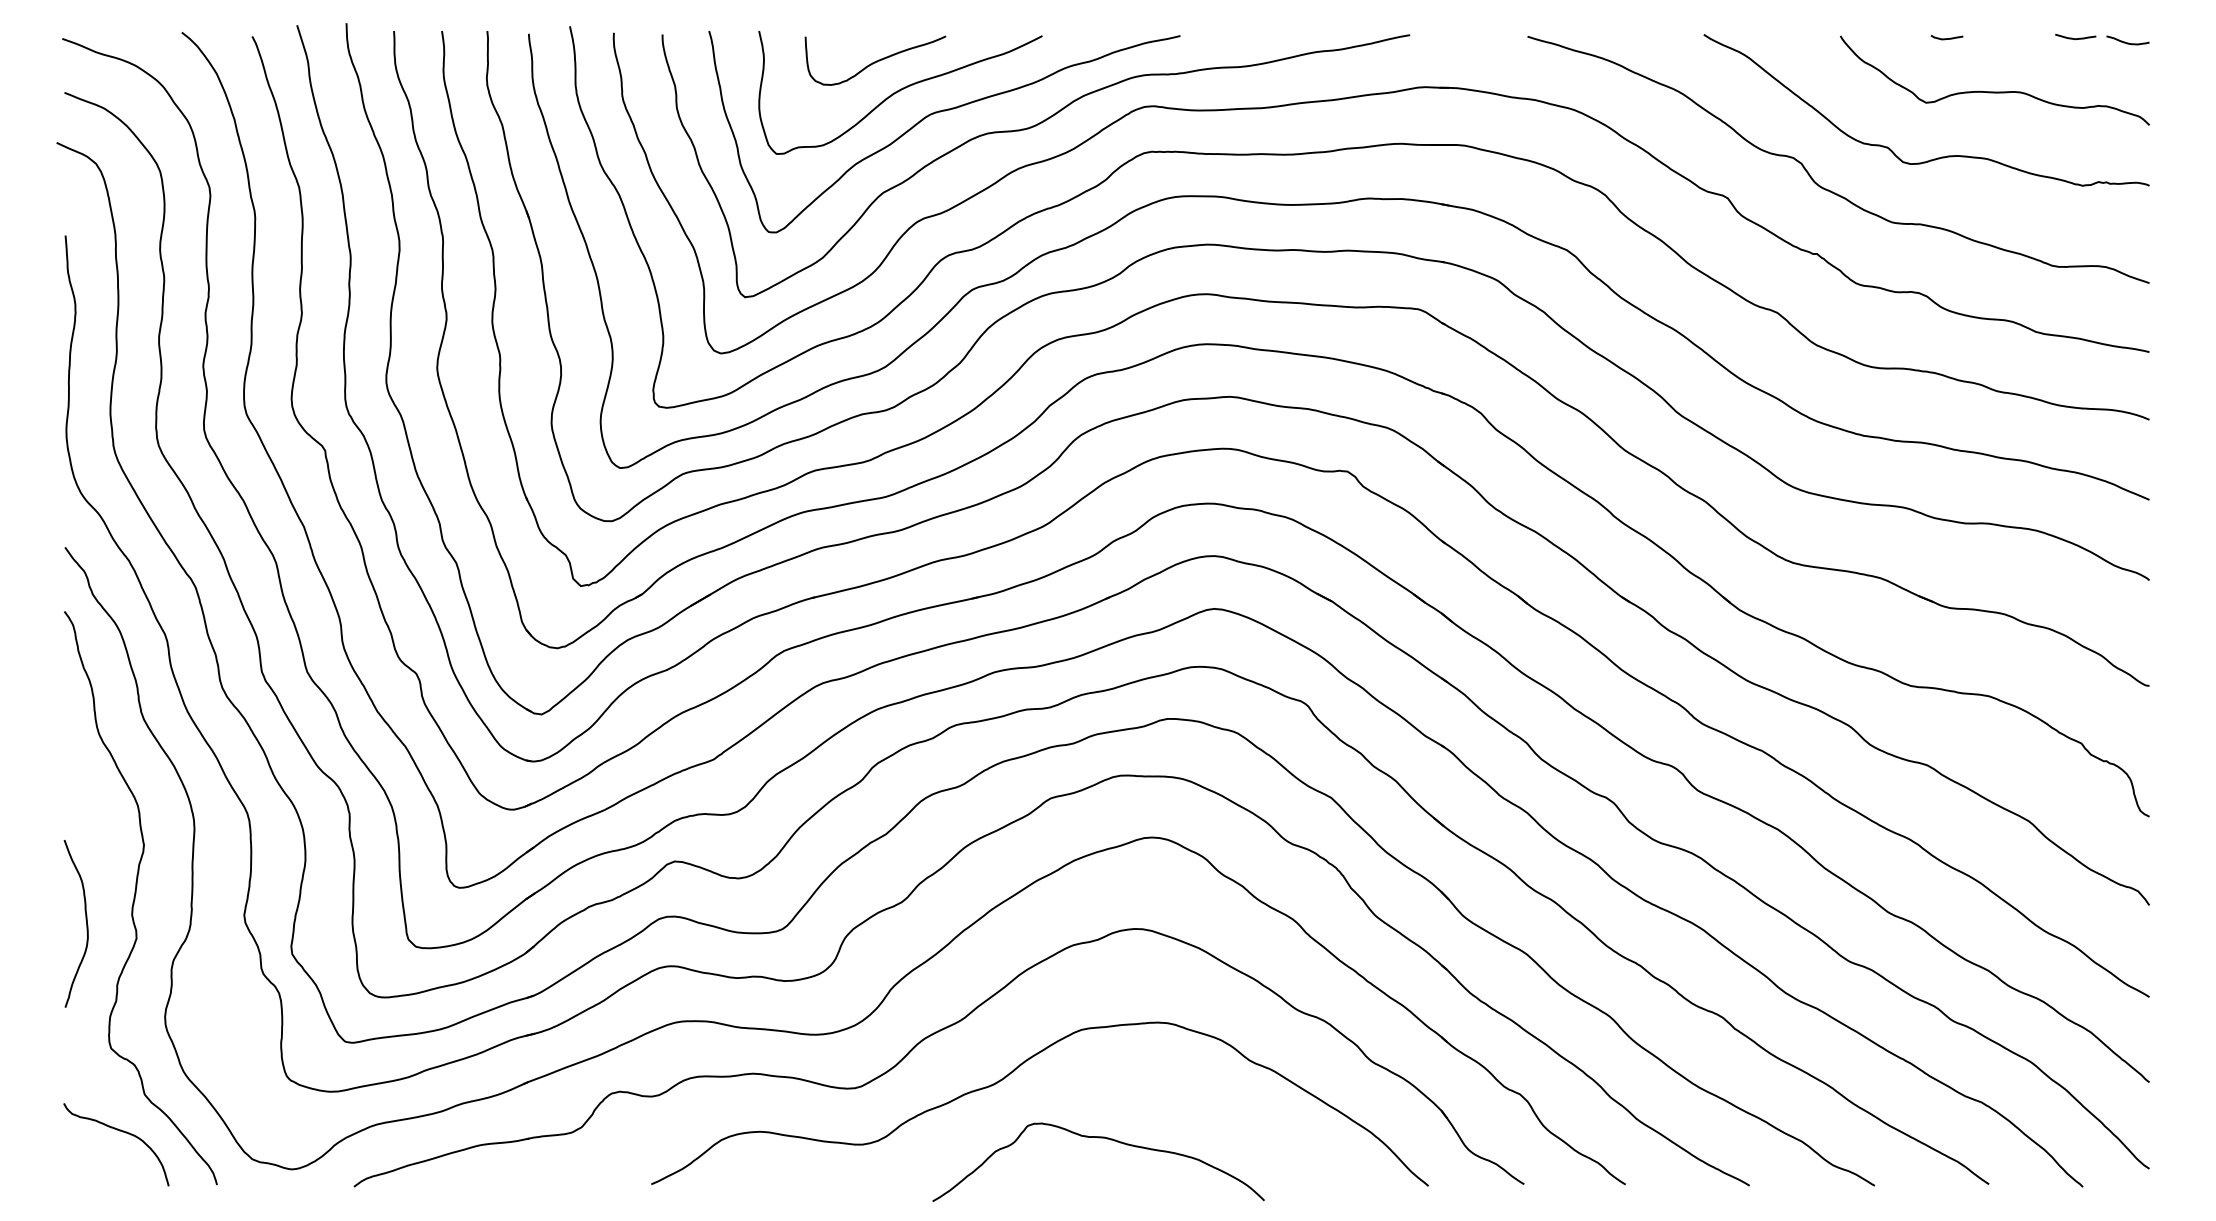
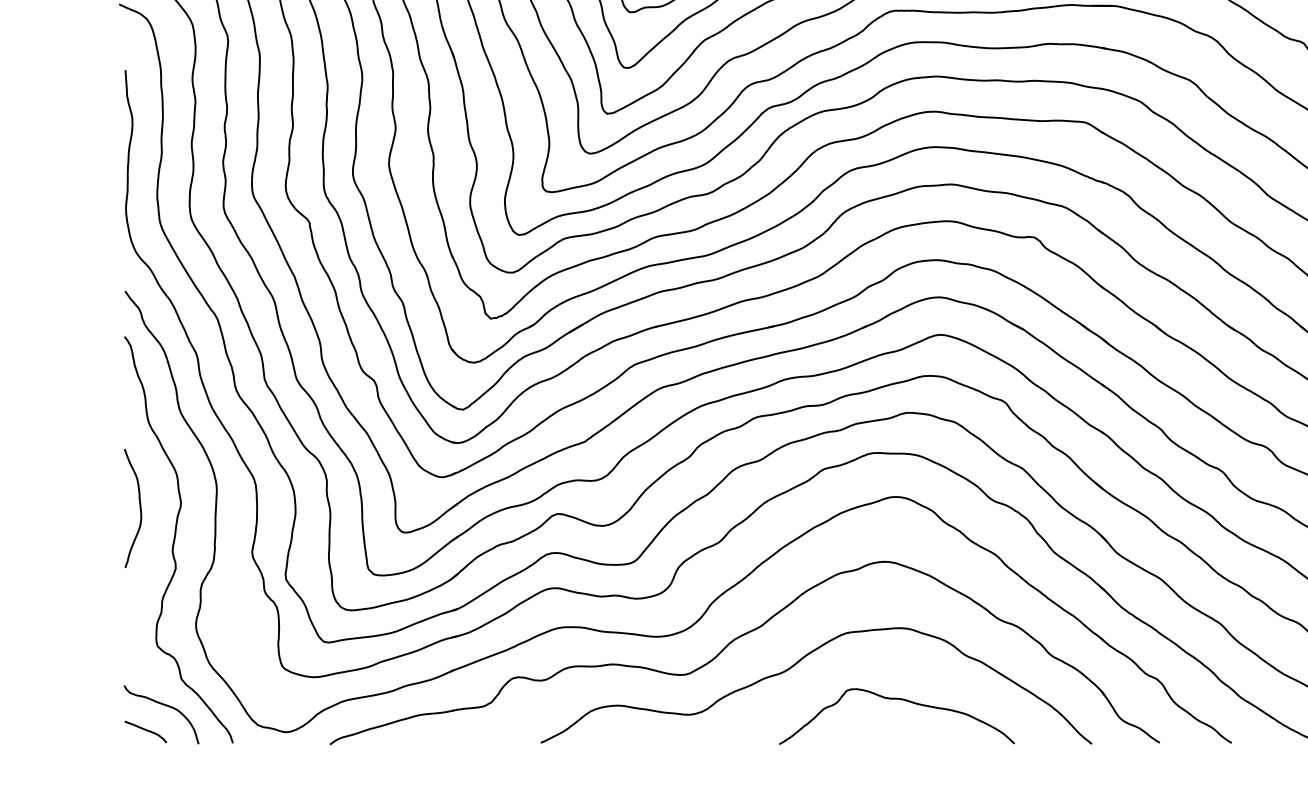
curve: (85, 920) -> (139, 506), moved
curve: (1098, 1138) -> (896, 699), moved
curve: (94, 1167) -> (145, 730), added

